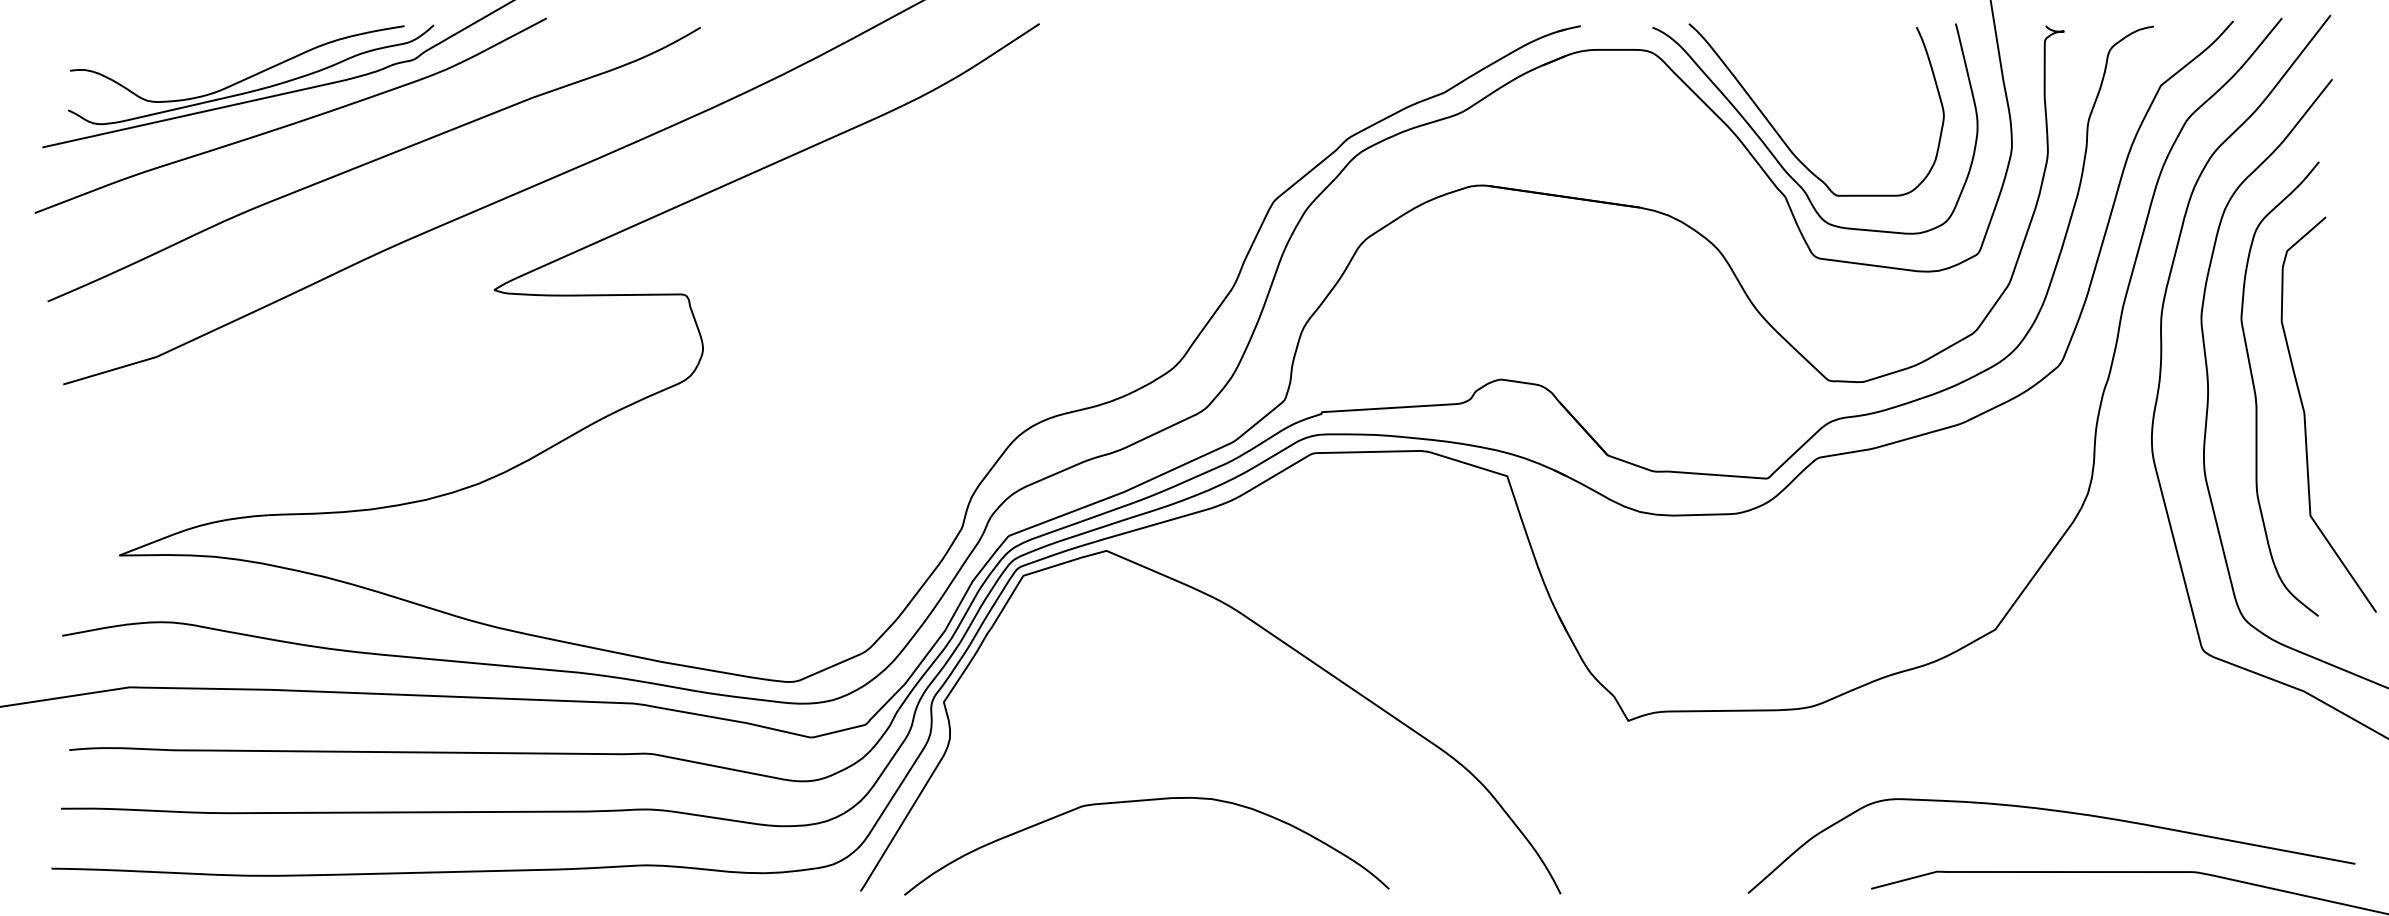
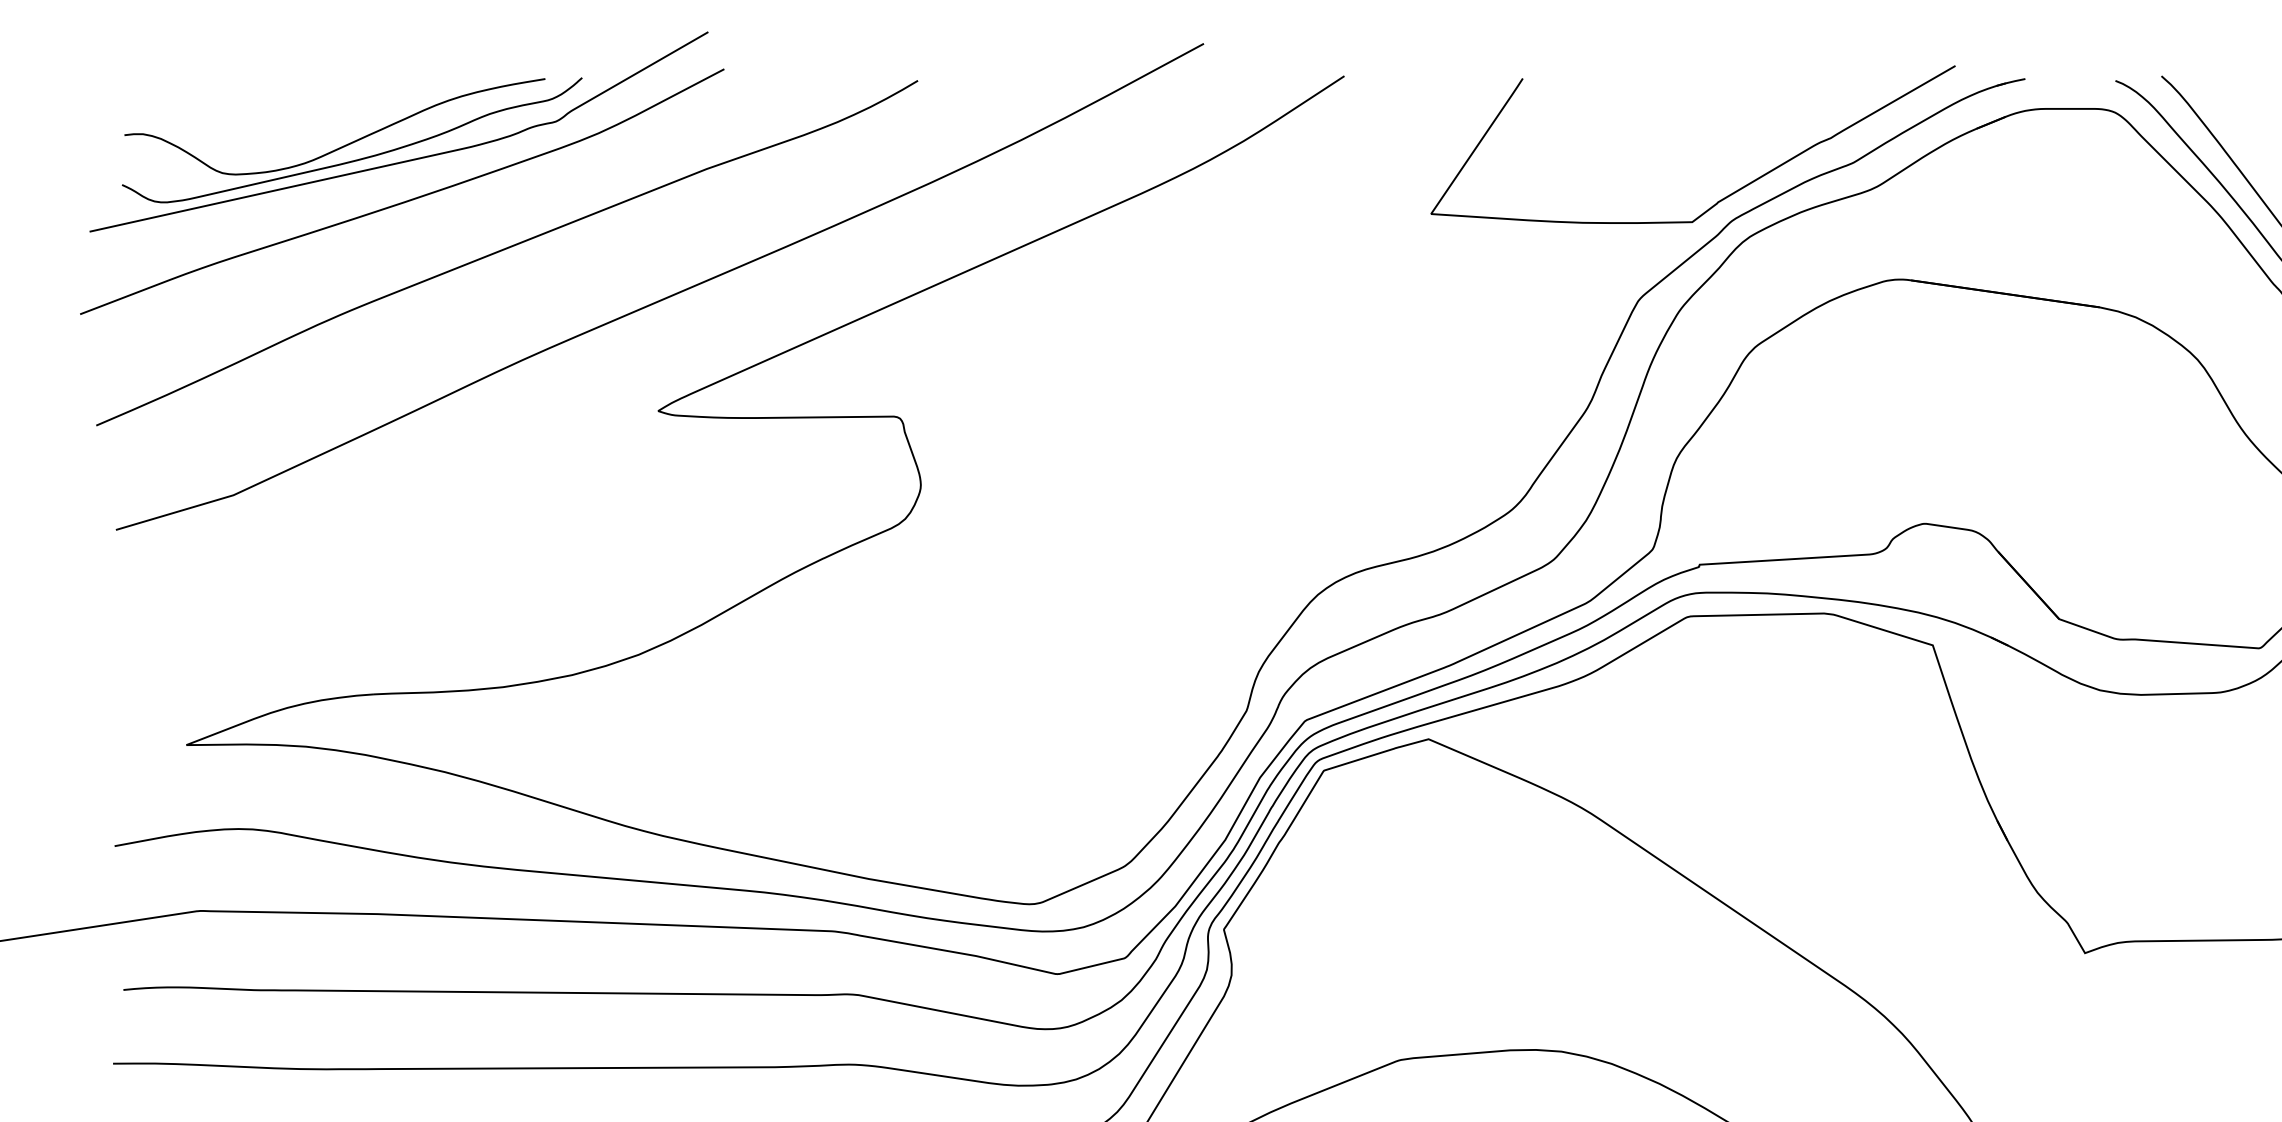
curve: (1340, 120) -> (1722, 197), added

